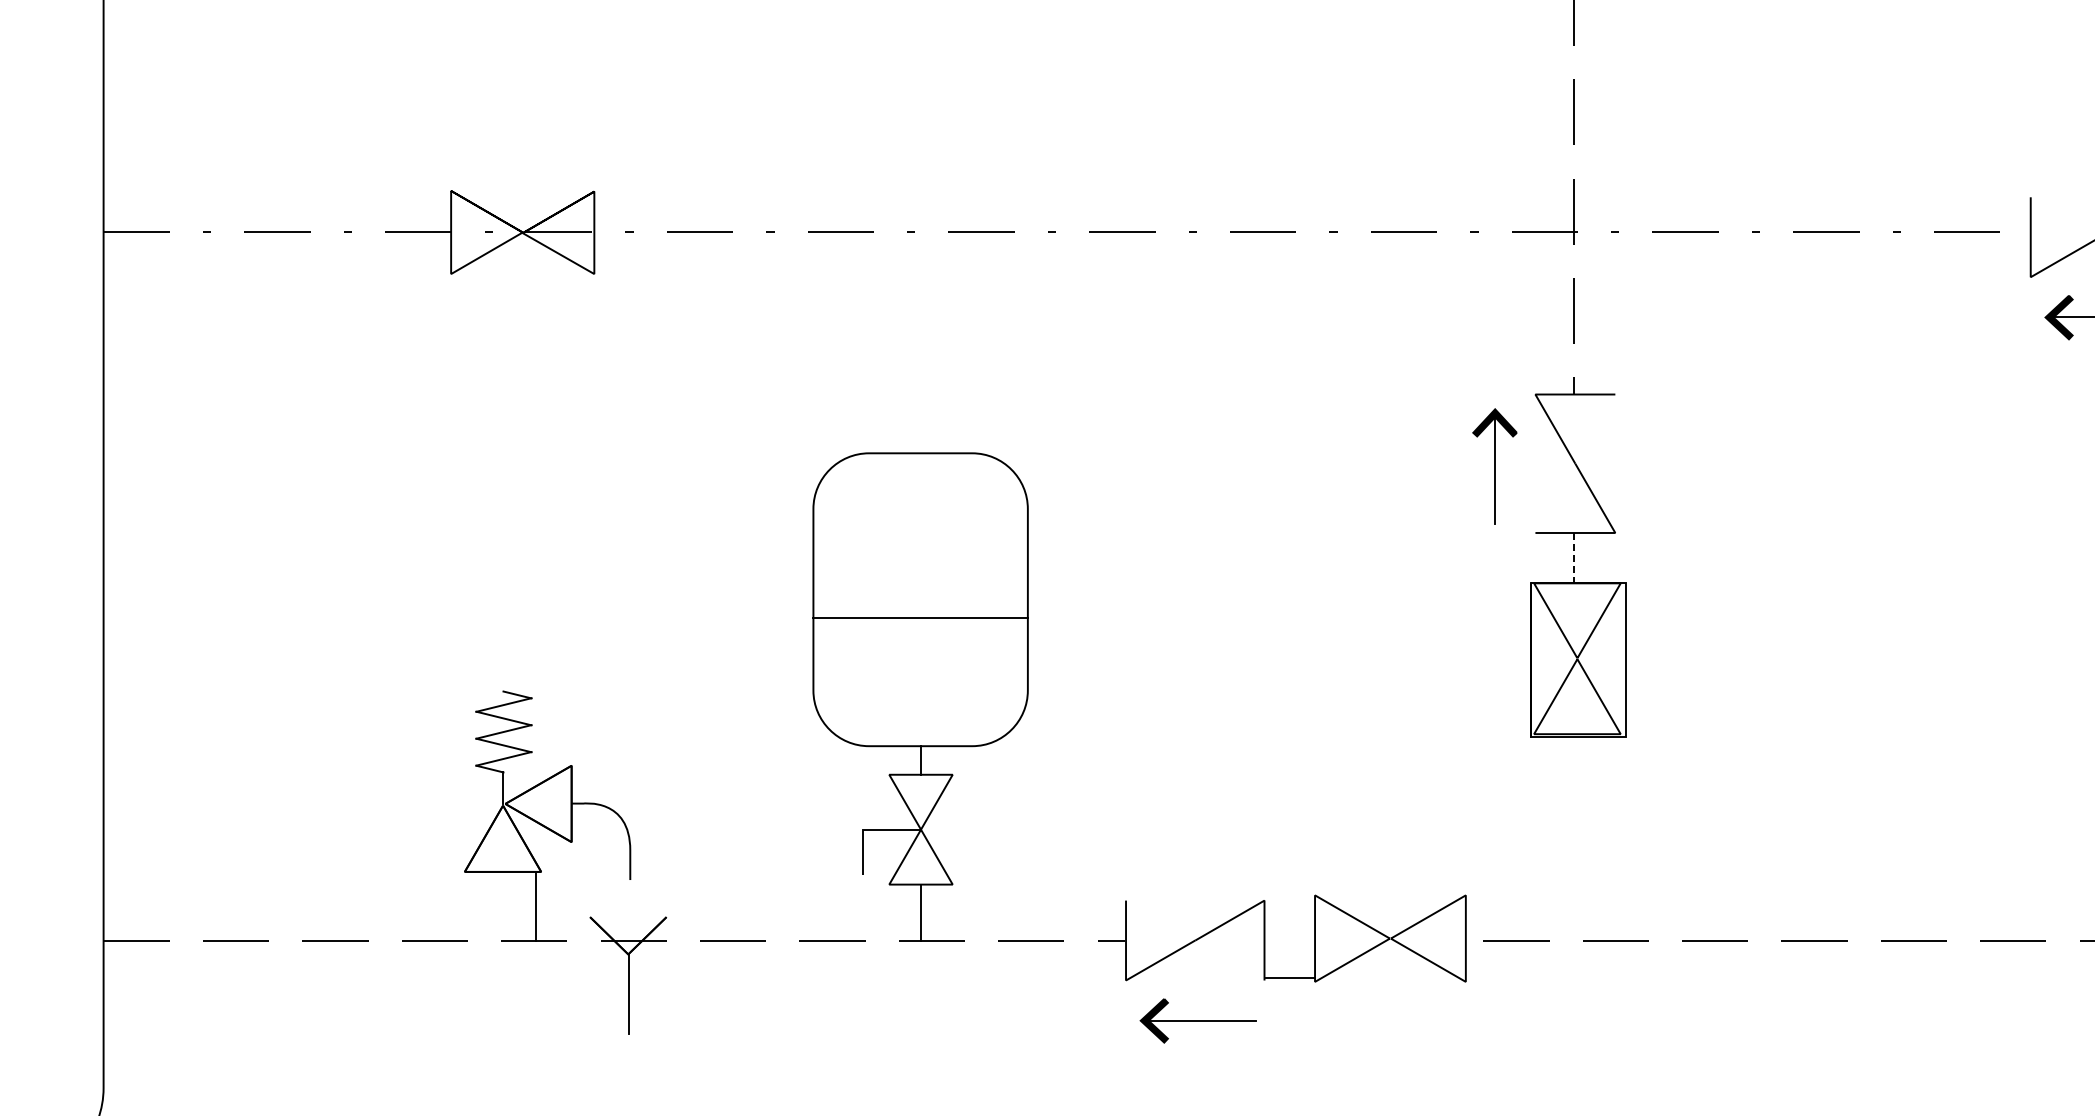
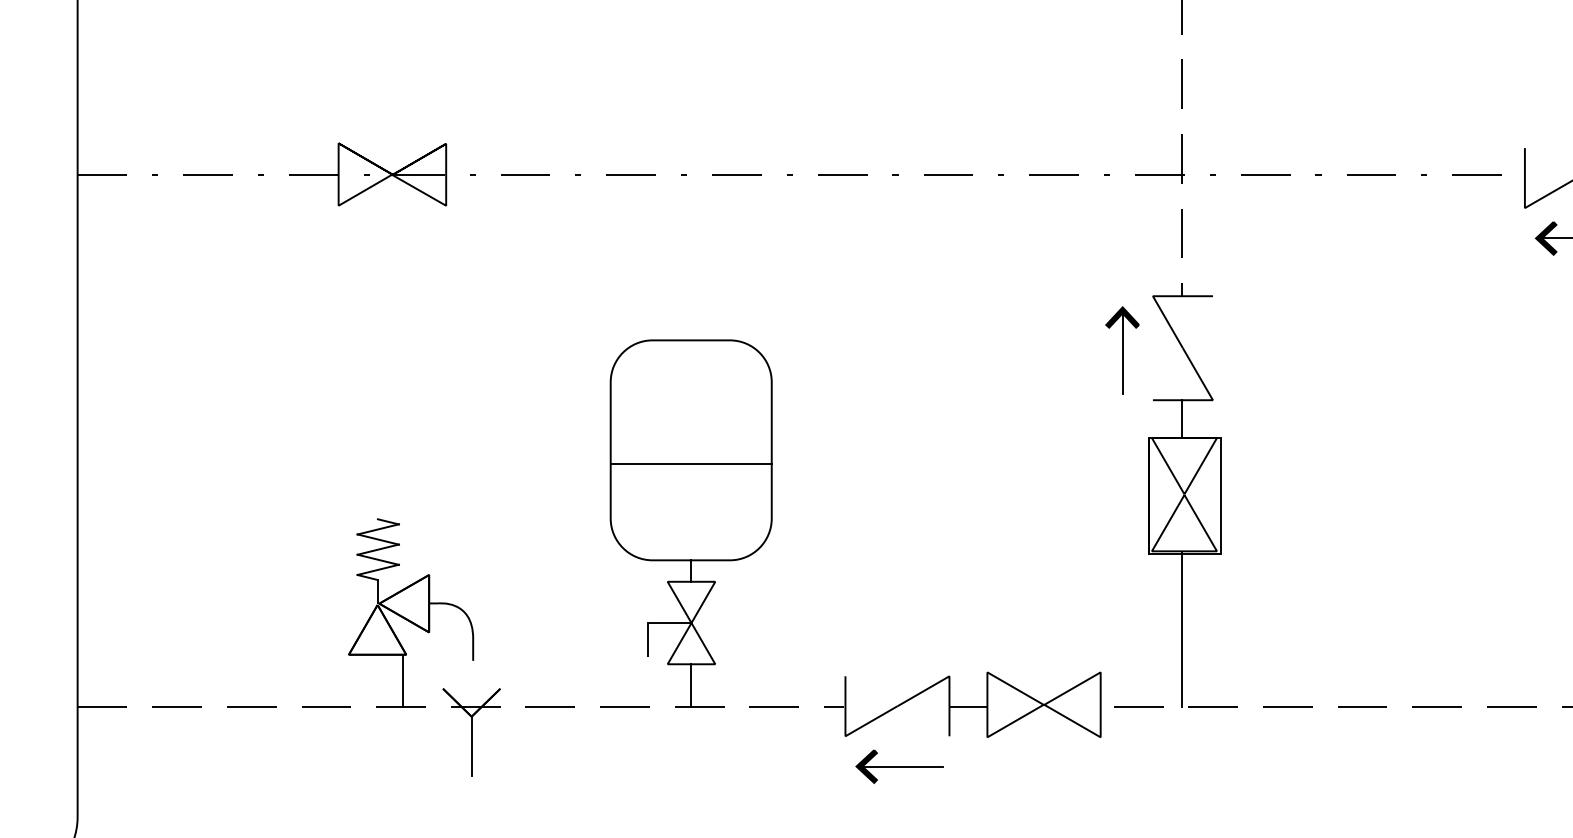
line: (1574, 558) -> (1182, 419), dashed -> solid
line: (1574, 838) -> (1182, 629), added
line: (1290, 978) -> (968, 707), moved

